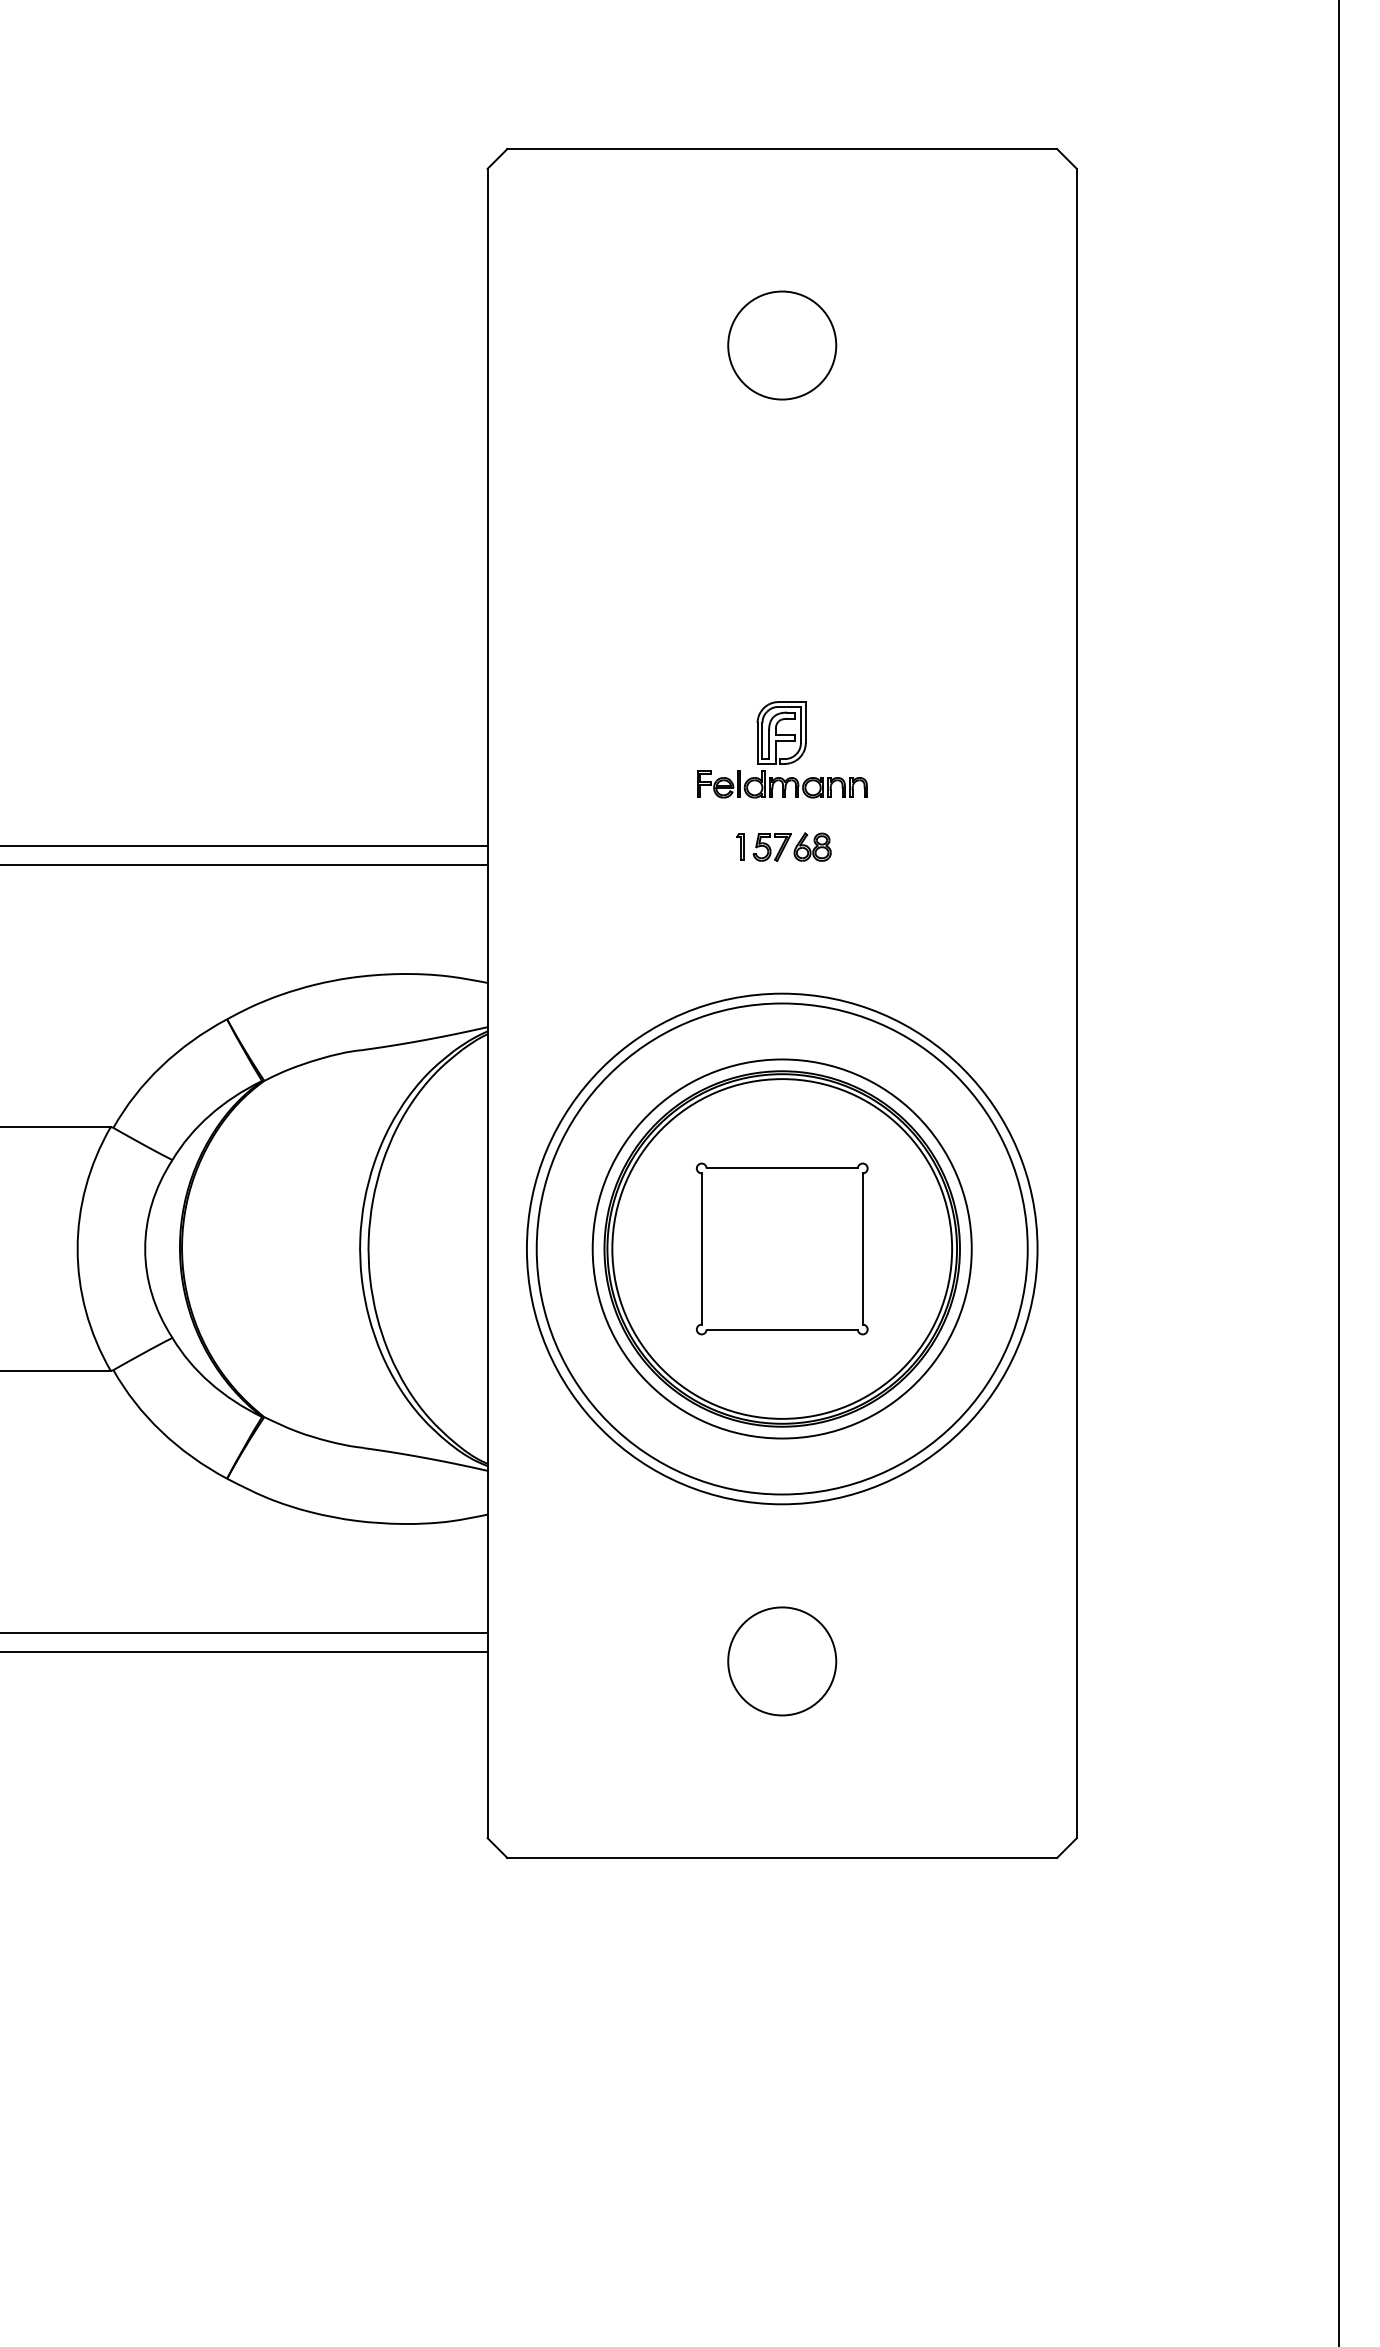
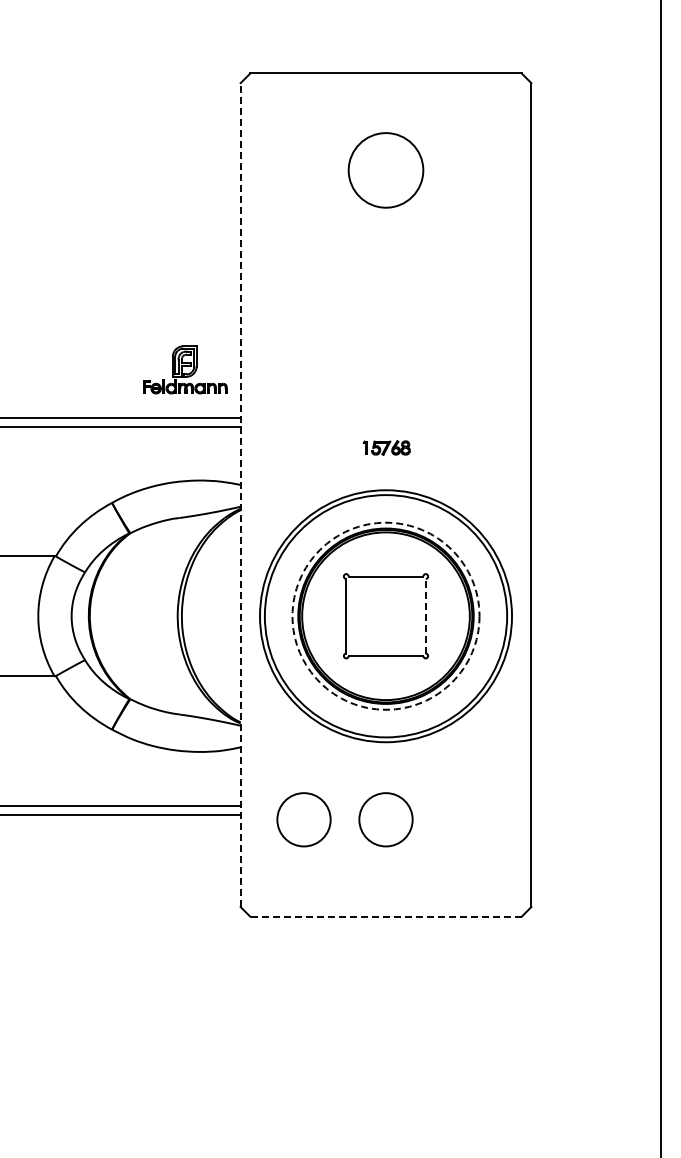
circle: (781, 345) -> (385, 170), size x1.4
part: (783, 748) -> (185, 369), moved
part: (783, 846) -> (386, 447), moved
line: (487, 1004) -> (240, 495), solid -> dashed
circle: (781, 1247) -> (385, 615), solid -> dashed
line: (862, 1247) -> (425, 615), solid -> dashed
circle: (615, 1660) -> (303, 819), added
line: (783, 1857) -> (386, 916), solid -> dashed

